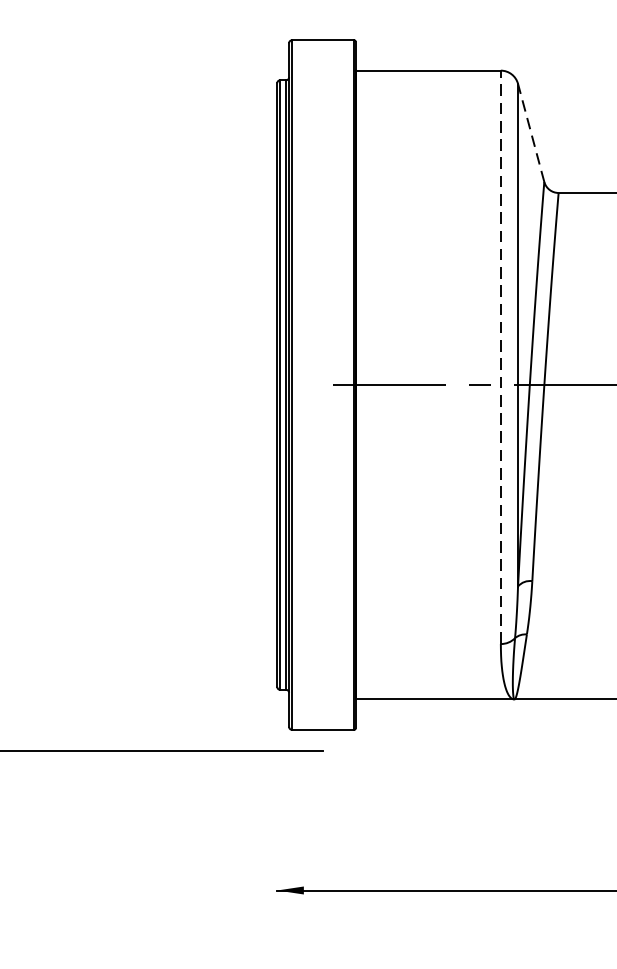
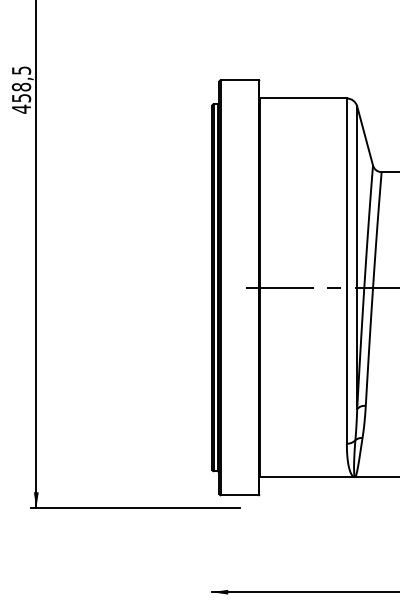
line: (531, 133) -> (365, 136), dashed -> solid
line: (500, 357) -> (346, 271), dashed -> solid

